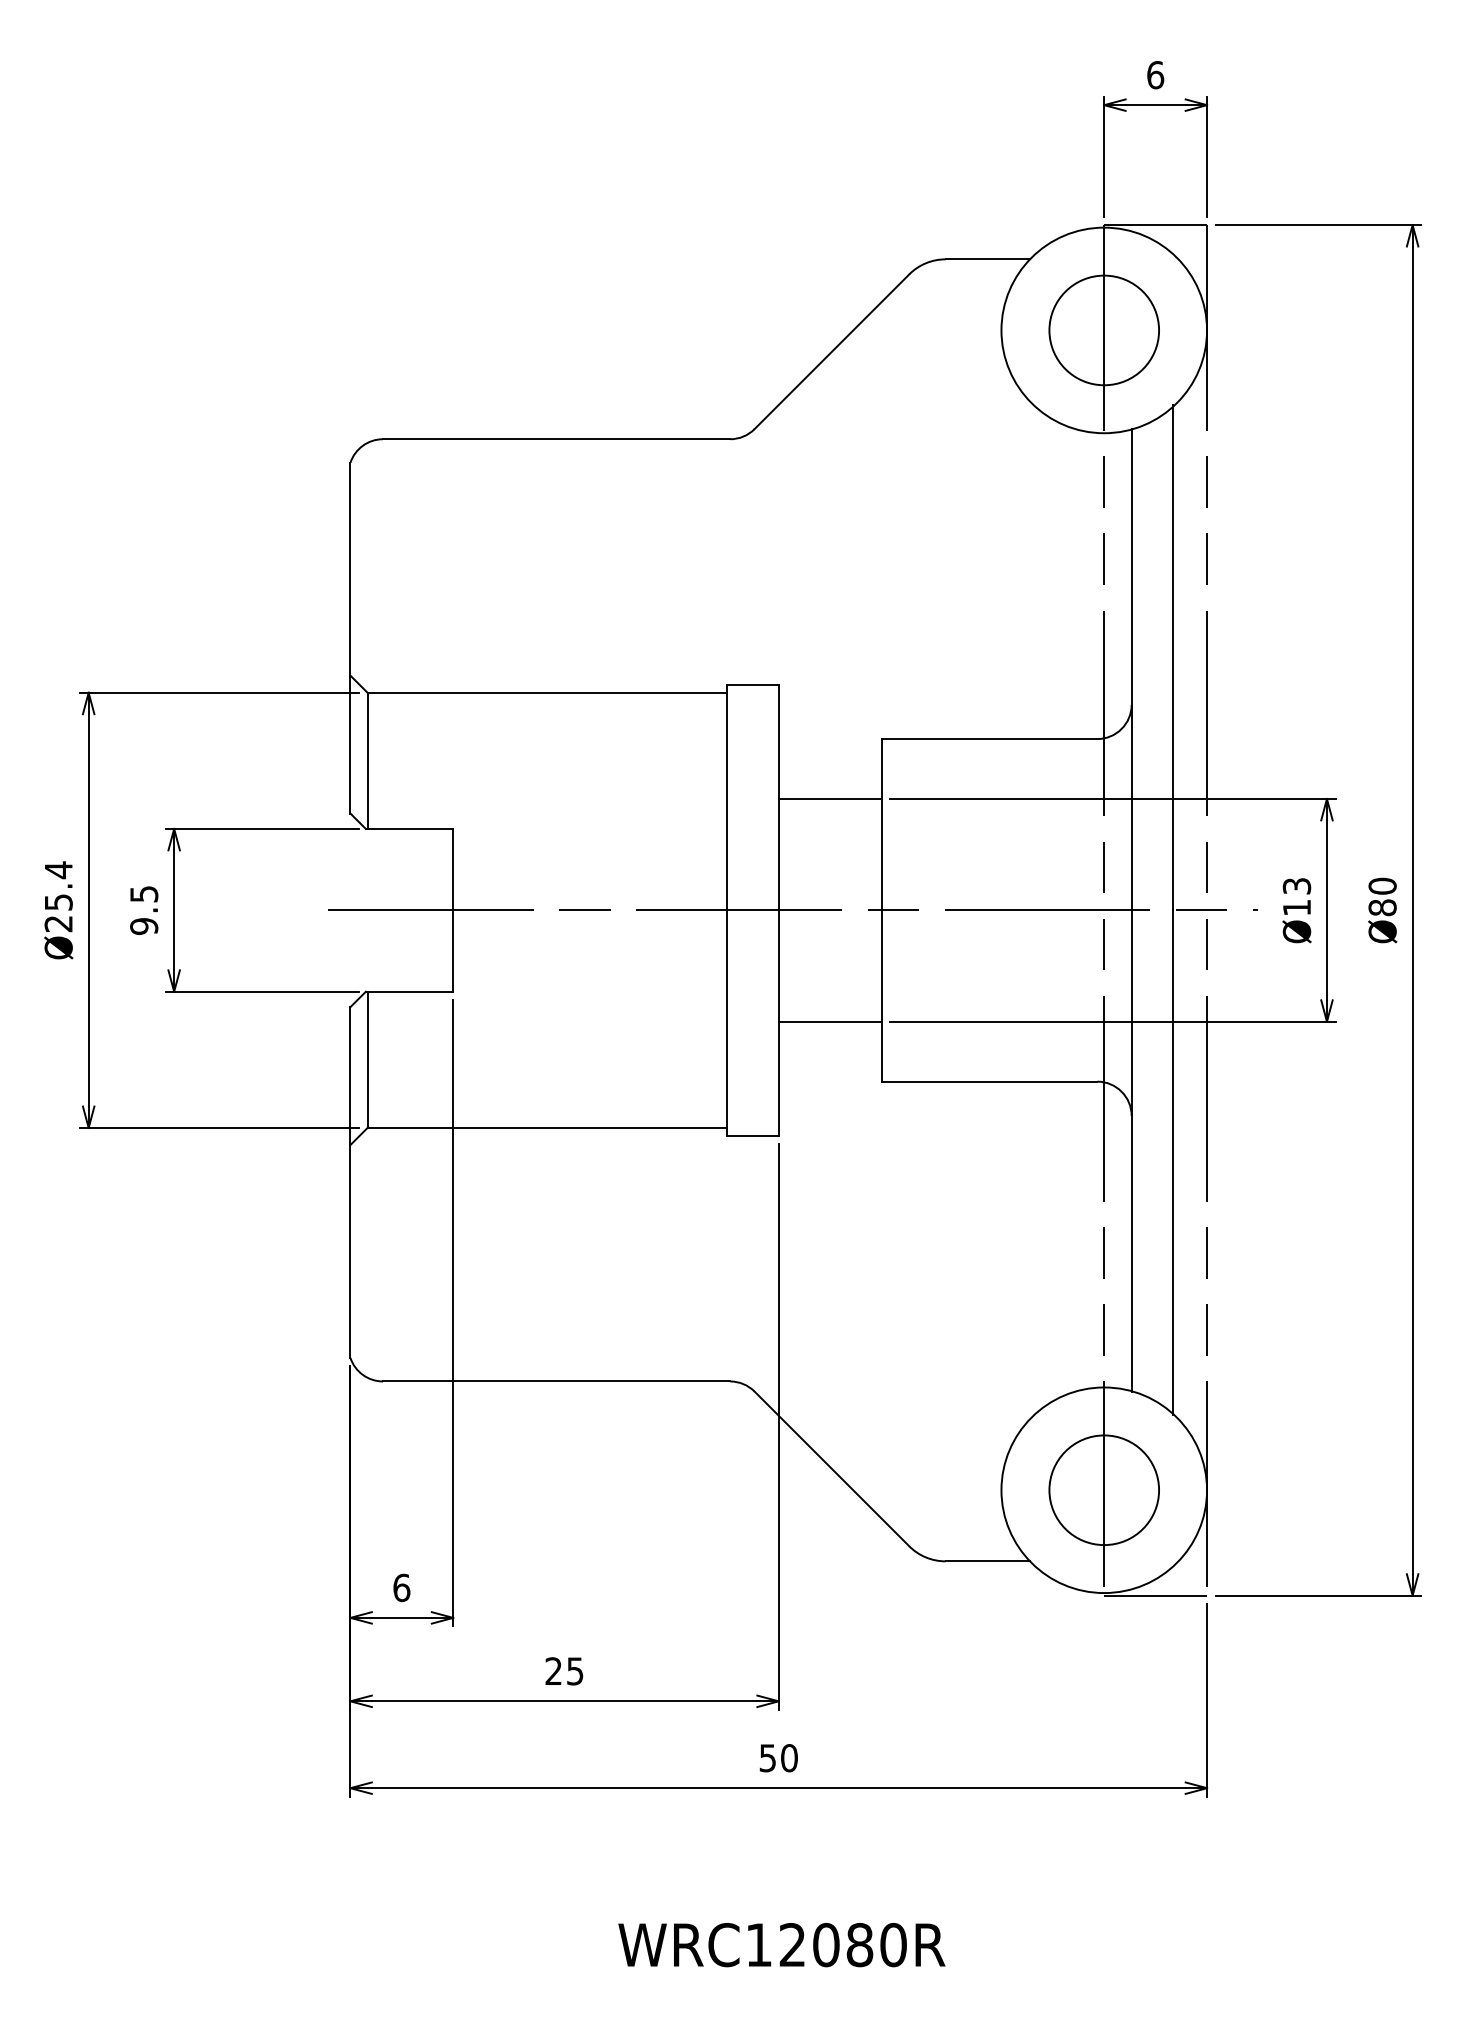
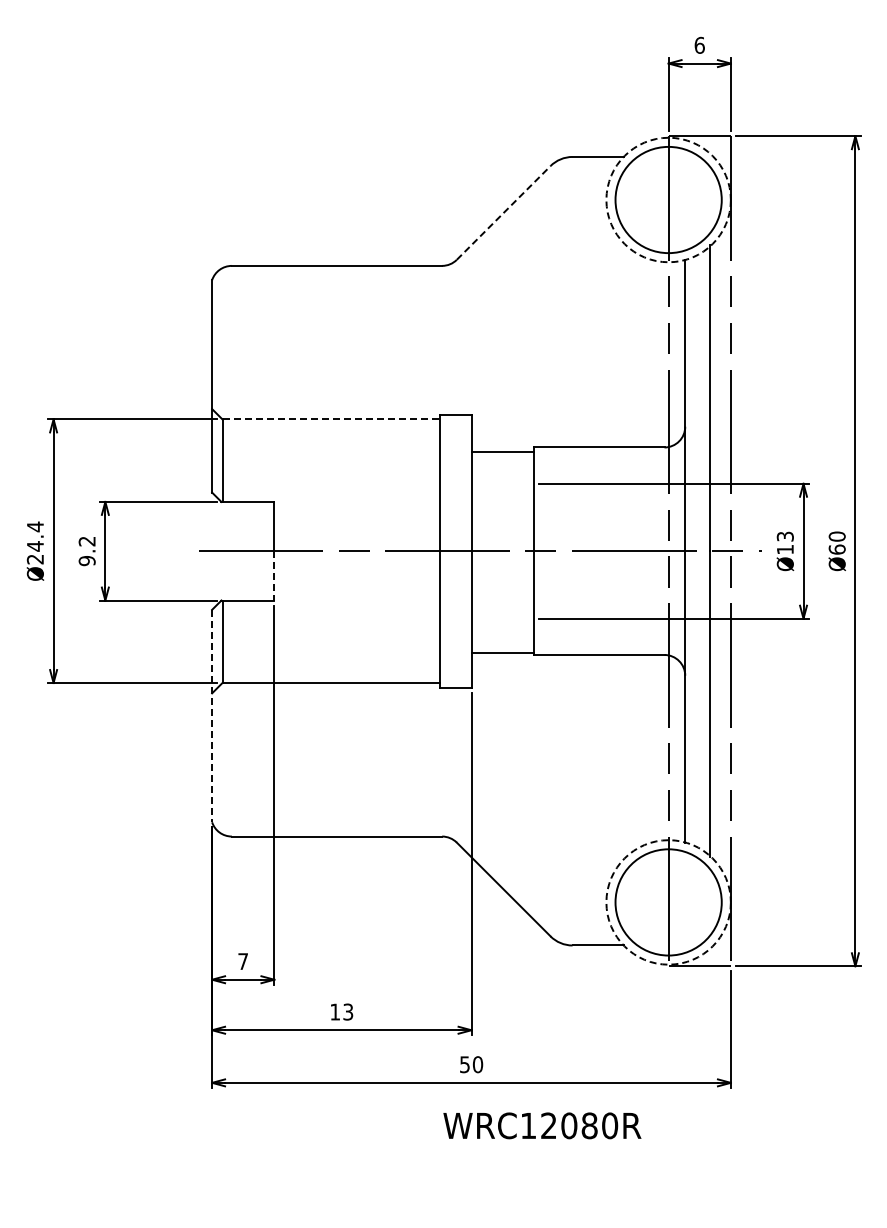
circle: (1104, 329) -> (668, 199), size x1.6
circle: (1104, 329) -> (668, 199), solid -> dashed
line: (833, 351) -> (504, 212), solid -> dashed
line: (547, 692) -> (331, 419), solid -> dashed
line: (829, 798) -> (502, 451), moved
text: (143, 894) -> (86, 541), 9.5 -> 9.2
text: (58, 902) -> (35, 546), Ø25.4 -> Ø24.4
text: (1381, 907) -> (836, 549), Ø80 -> Ø60
line: (453, 950) -> (274, 575), solid -> dashed
line: (829, 1021) -> (502, 652), moved
line: (351, 1183) -> (212, 716), solid -> dashed
circle: (1104, 1490) -> (668, 902), size x1.6
circle: (1104, 1490) -> (668, 902), solid -> dashed
text: (402, 1587) -> (243, 961), 6 -> 7
text: (564, 1670) -> (341, 1011), 25 -> 13
text: (782, 1944) -> (542, 1125), moved

